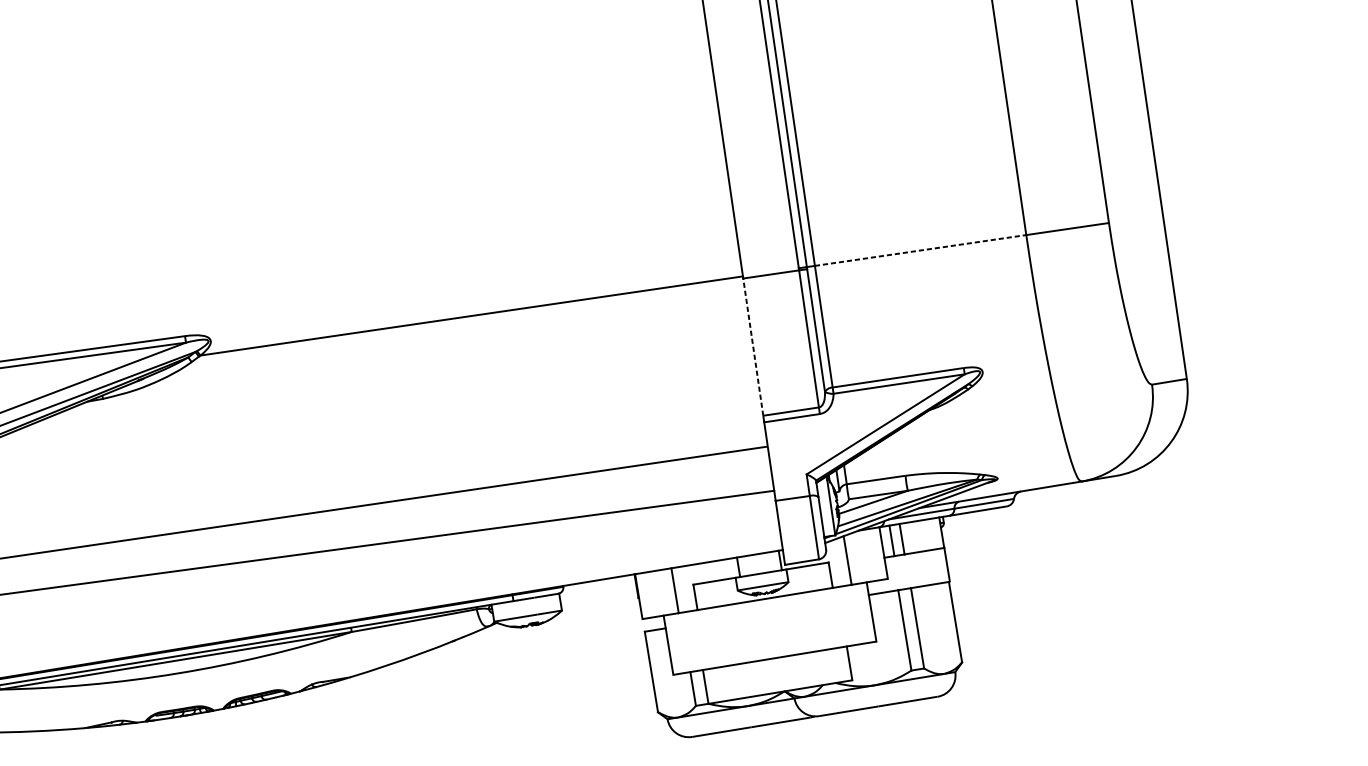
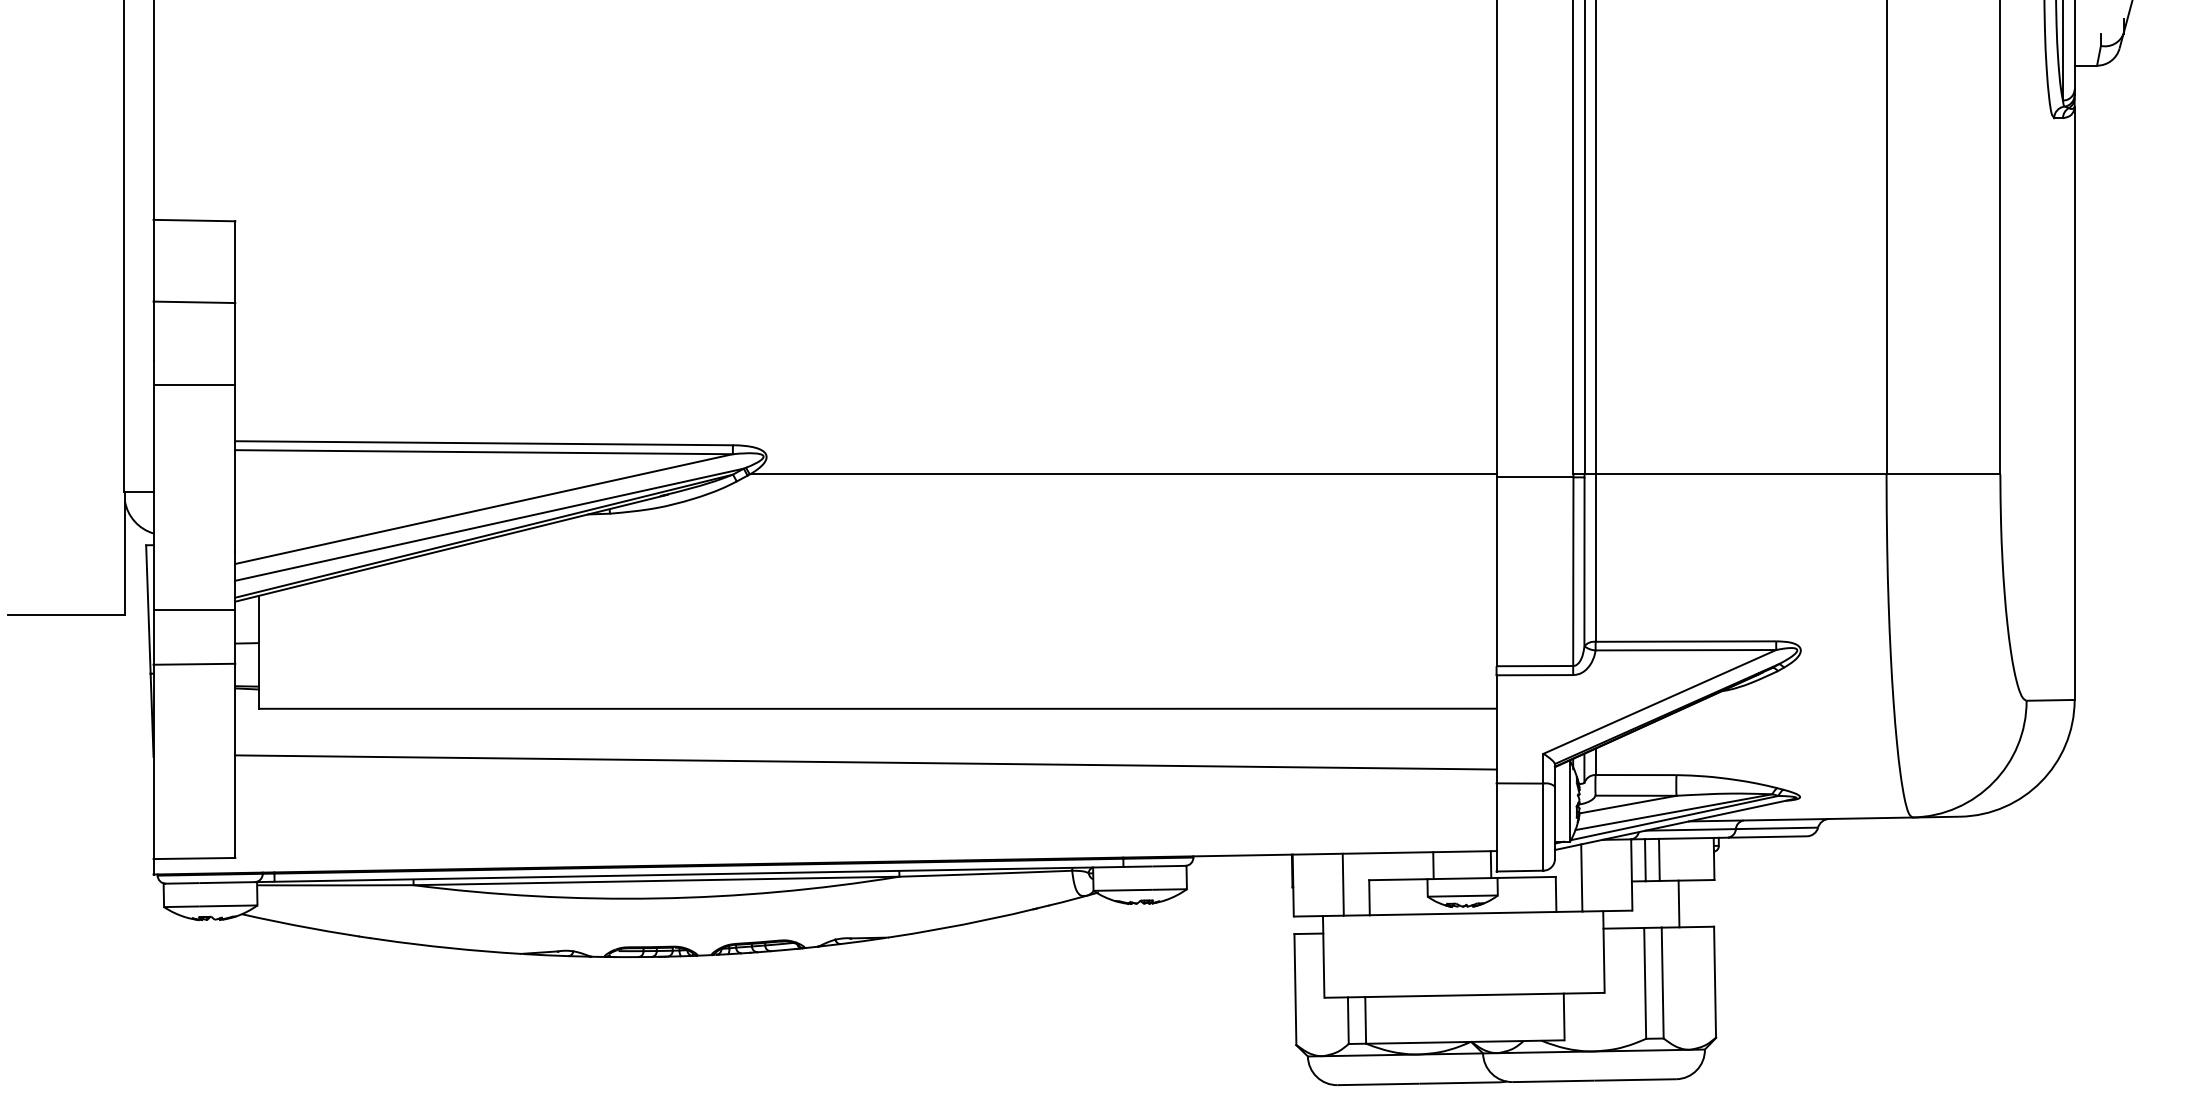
line: (920, 250) -> (1741, 474), dashed -> solid
line: (753, 346) -> (1496, 571), dashed -> solid
line: (946, 564) -> (1678, 903), moved

